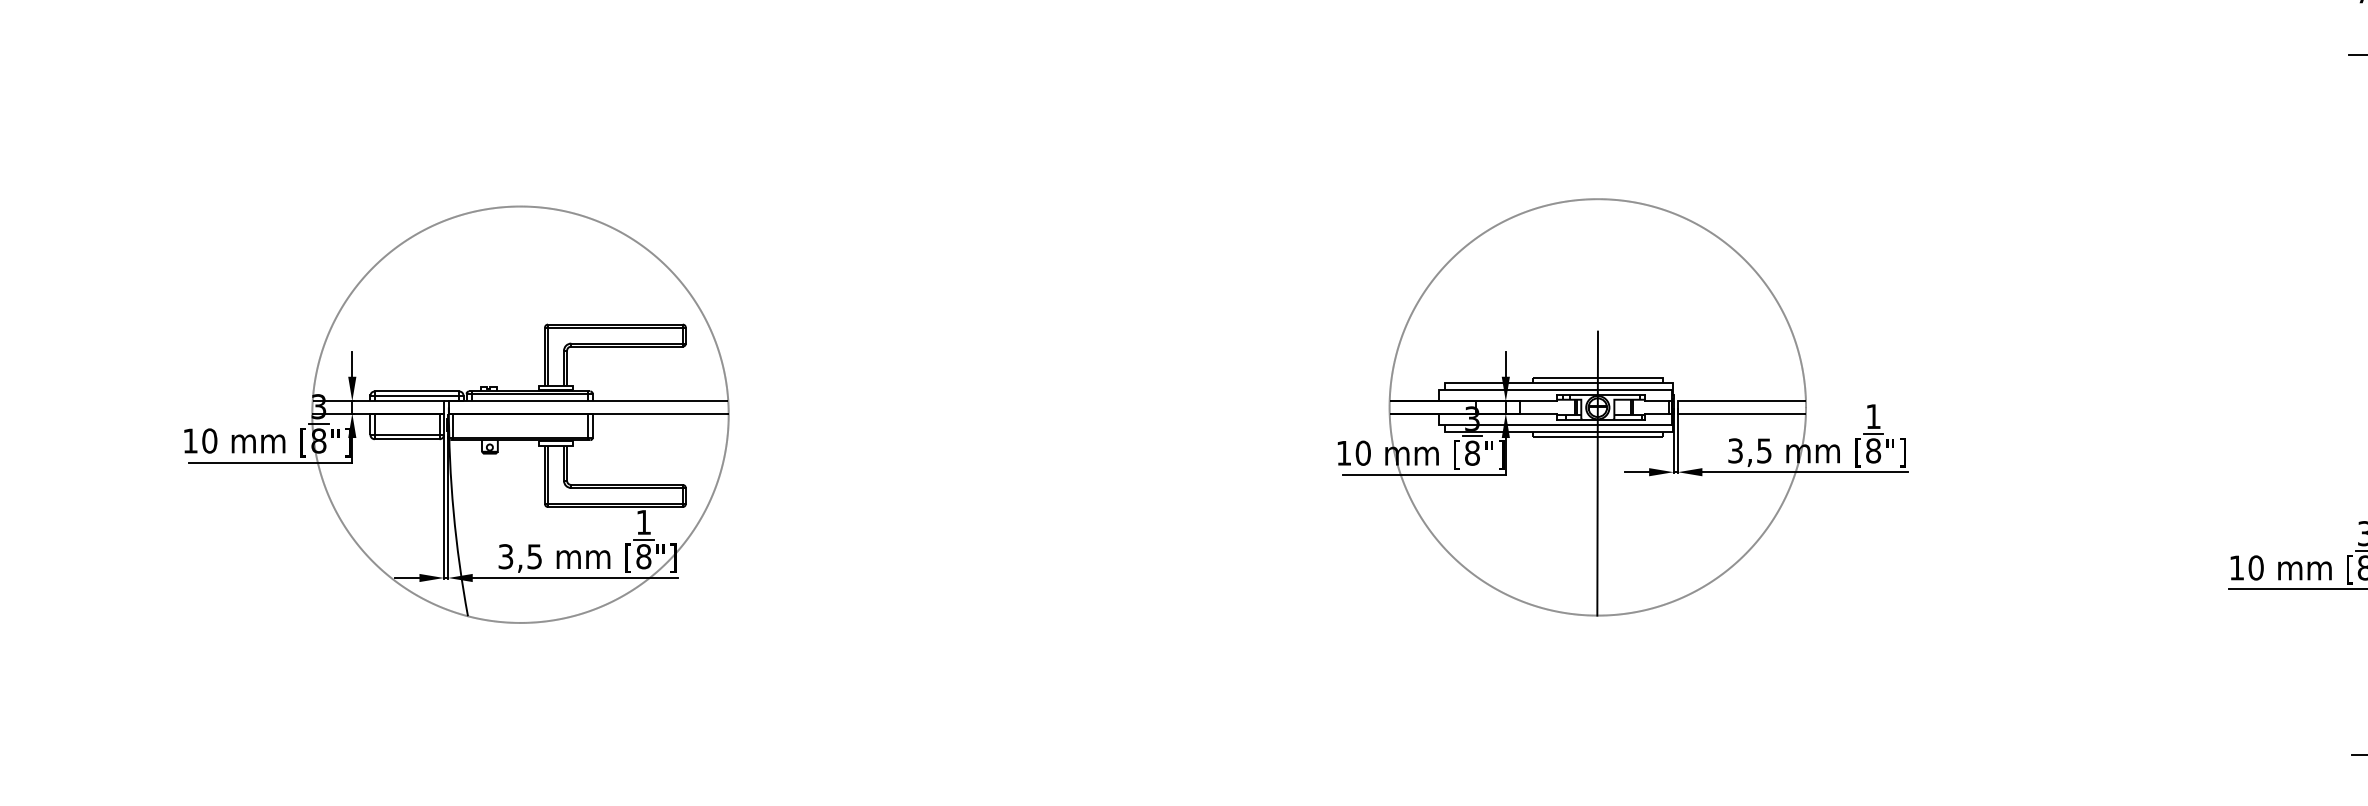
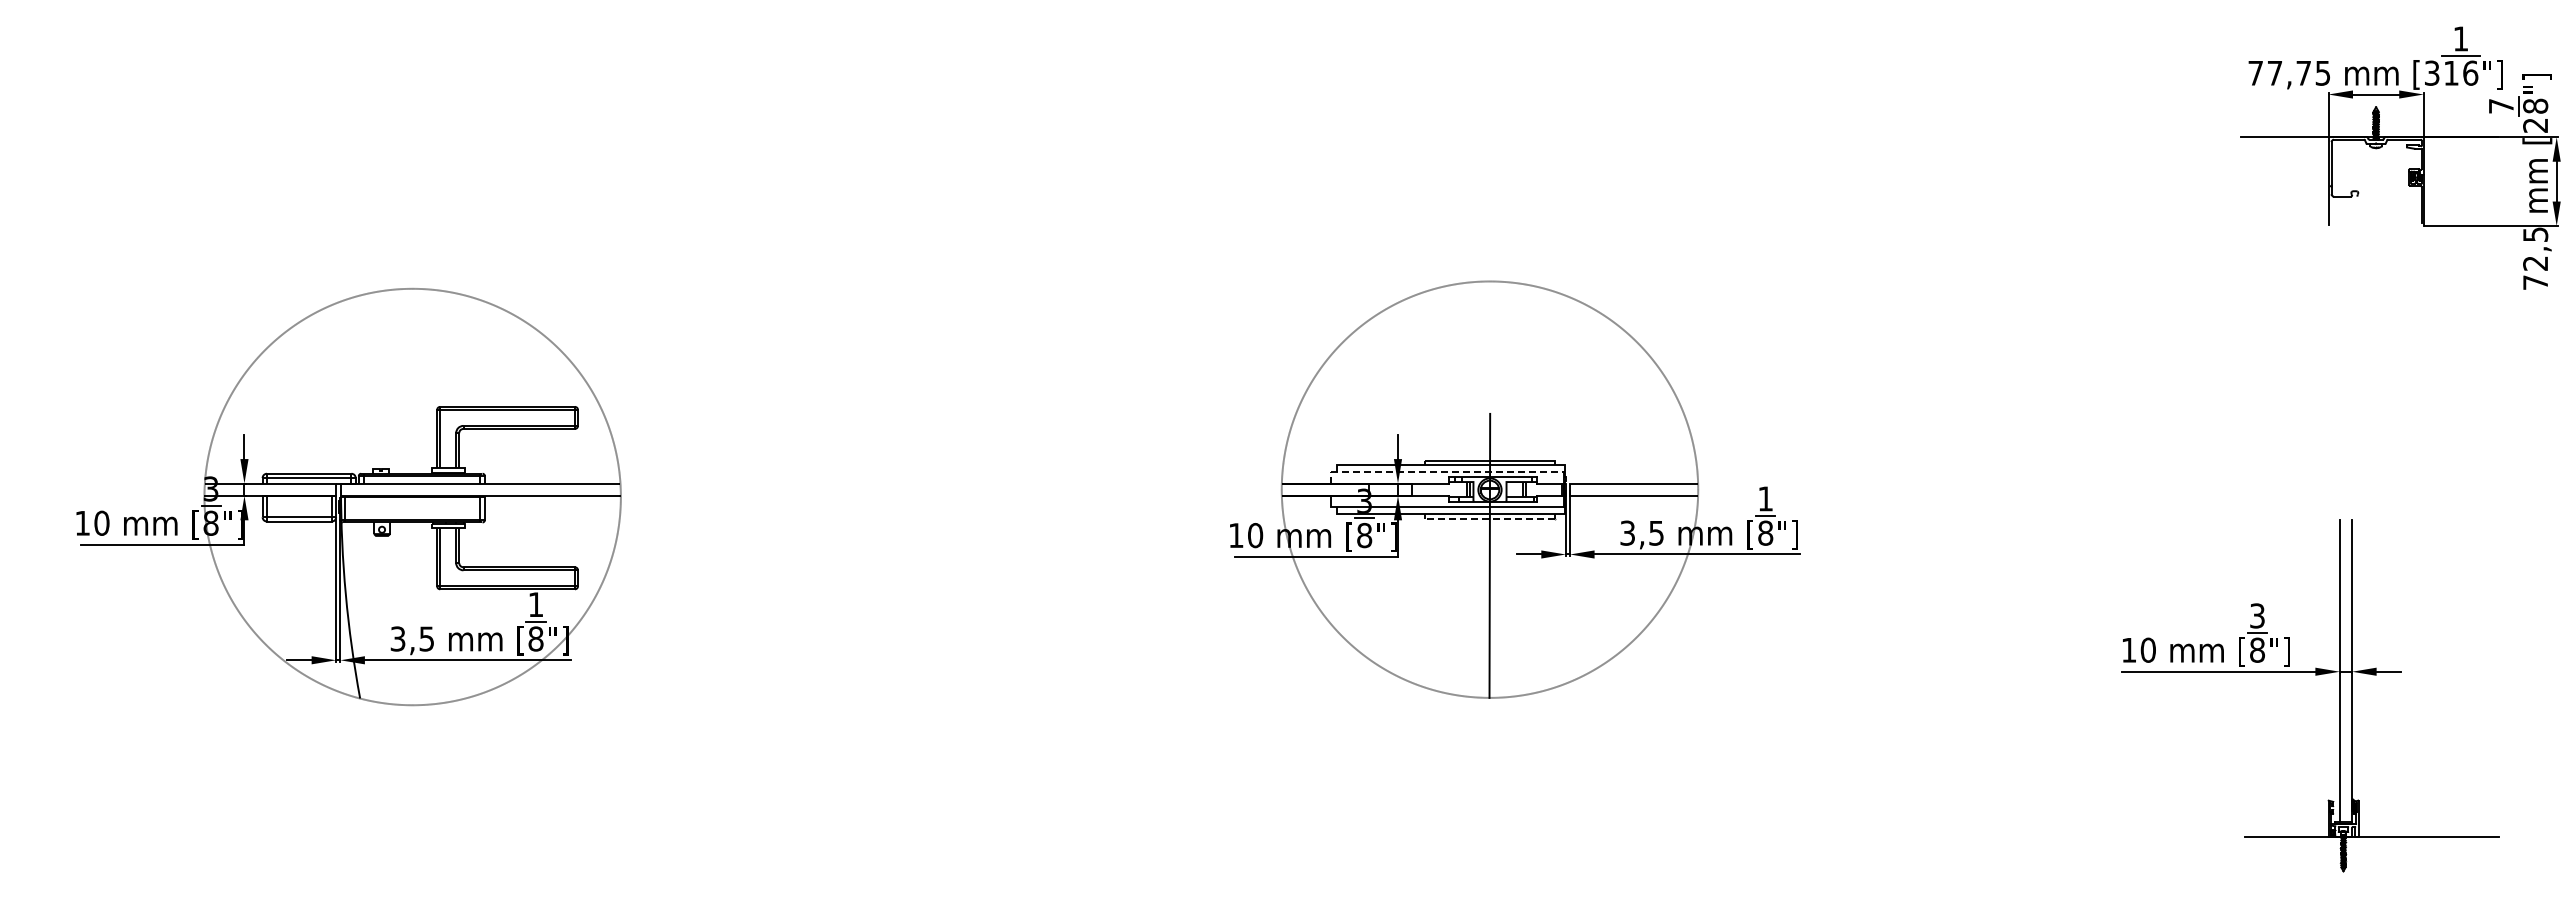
line: (1549, 389) -> (1441, 471), solid -> dashed
line: (1597, 437) -> (1489, 519), solid -> dashed

